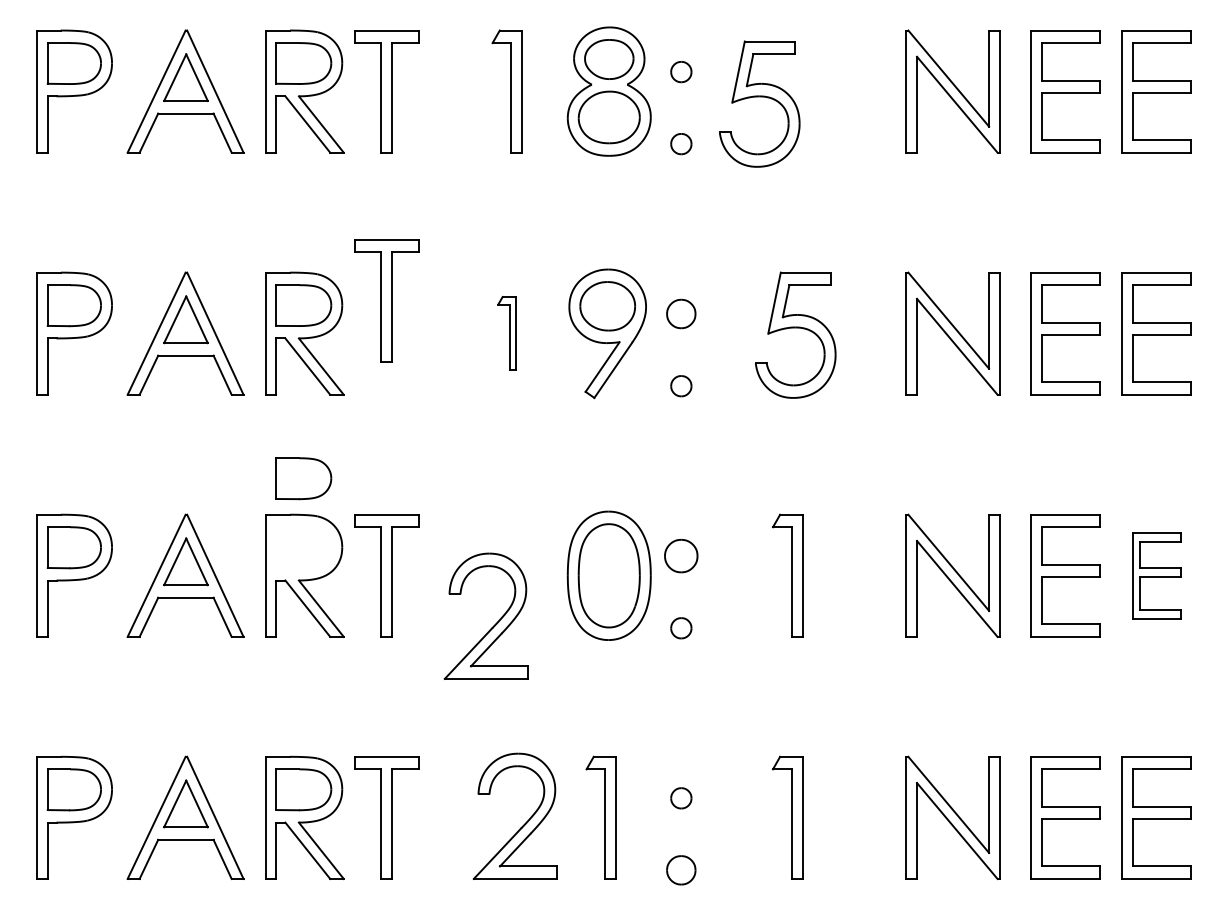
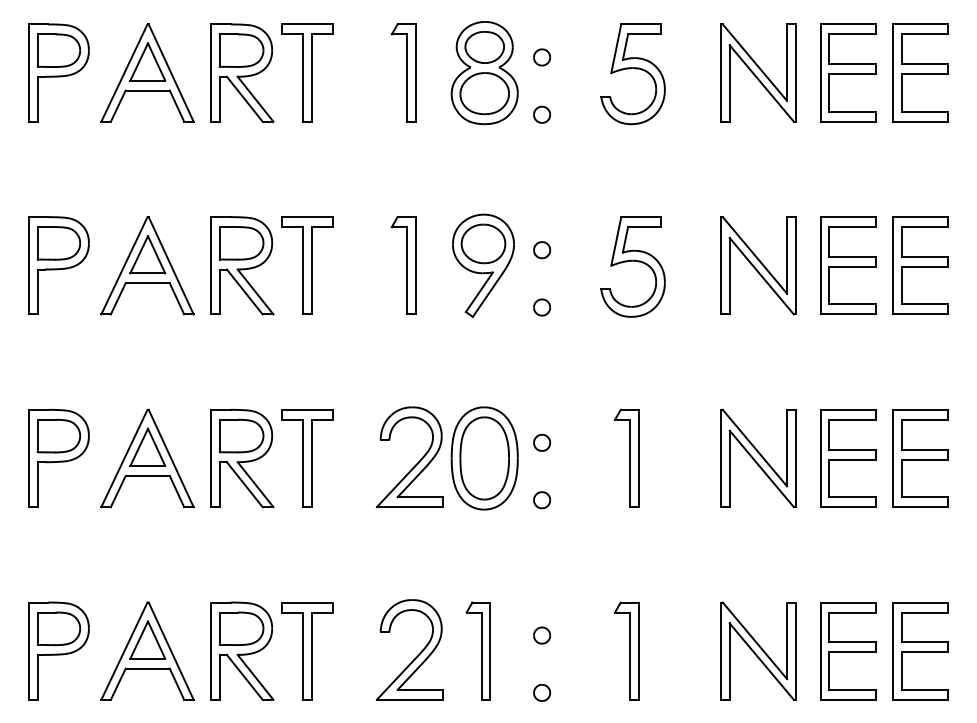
part: (759, 103) -> (632, 73), moved
part: (386, 300) -> (307, 265), moved
part: (681, 314) -> (542, 250), size x0.71
part: (506, 333) -> (402, 265), size x1.67
part: (303, 478) -> (241, 435), moved
part: (681, 556) -> (542, 443), size x0.62
part: (1156, 575) -> (920, 458), size x1.43
part: (494, 624) -> (416, 463), moved
part: (681, 870) -> (542, 693), size x0.71

